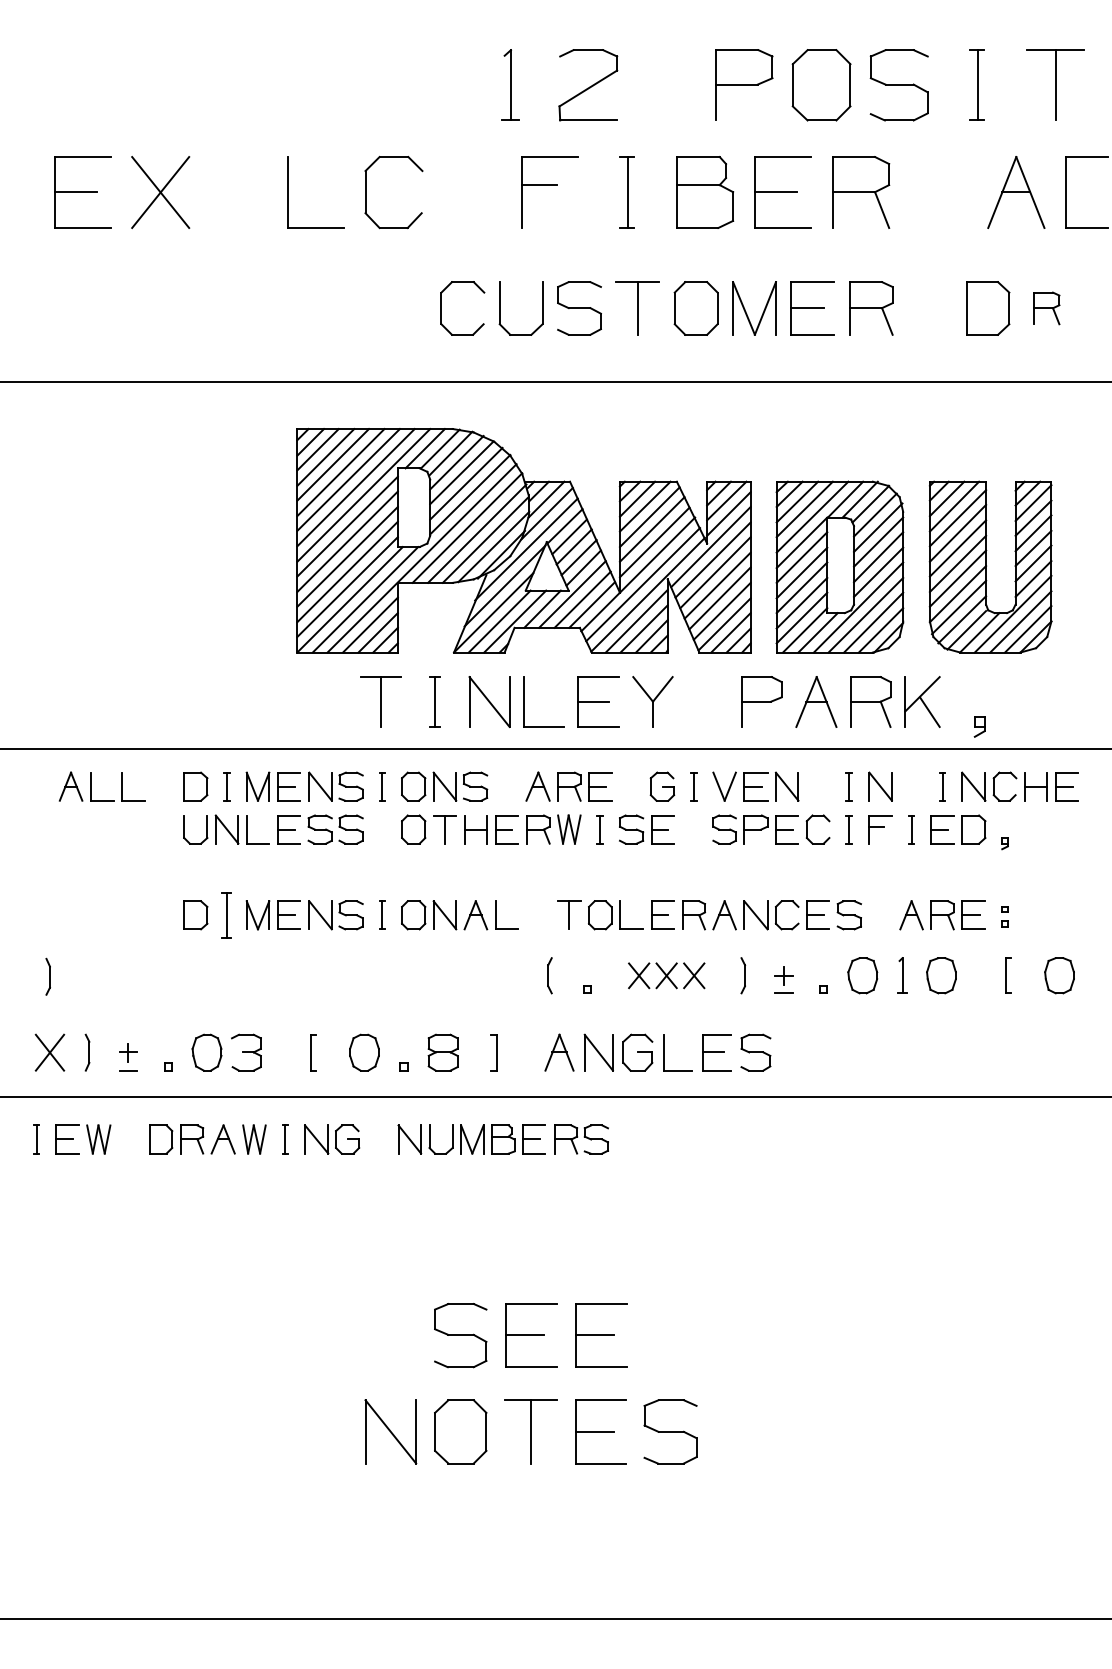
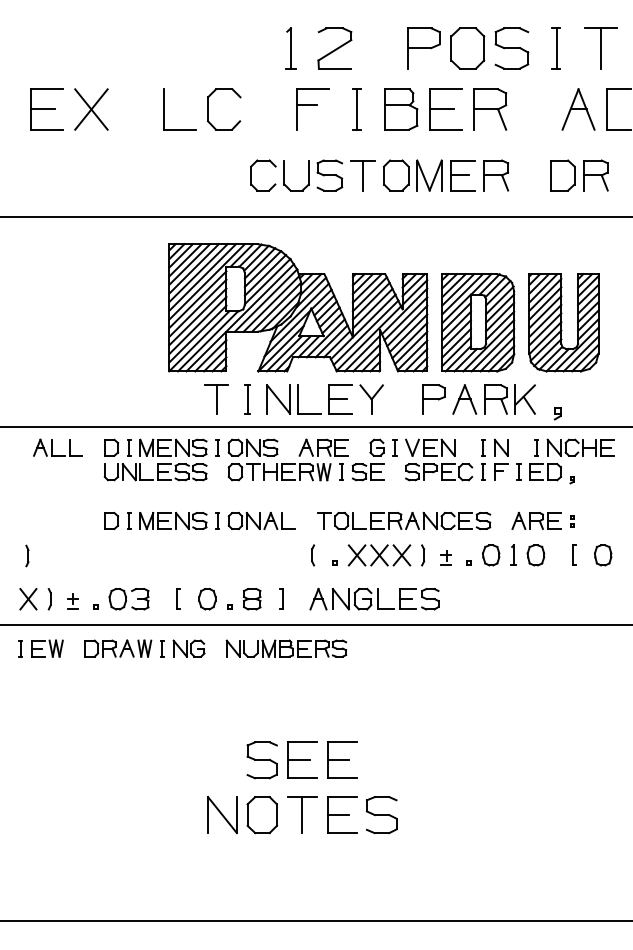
part: (1046, 308) -> (595, 175), size x1.67
part: (227, 914) -> (129, 520), size x0.62
part: (666, 975) -> (379, 555), size x1.43

